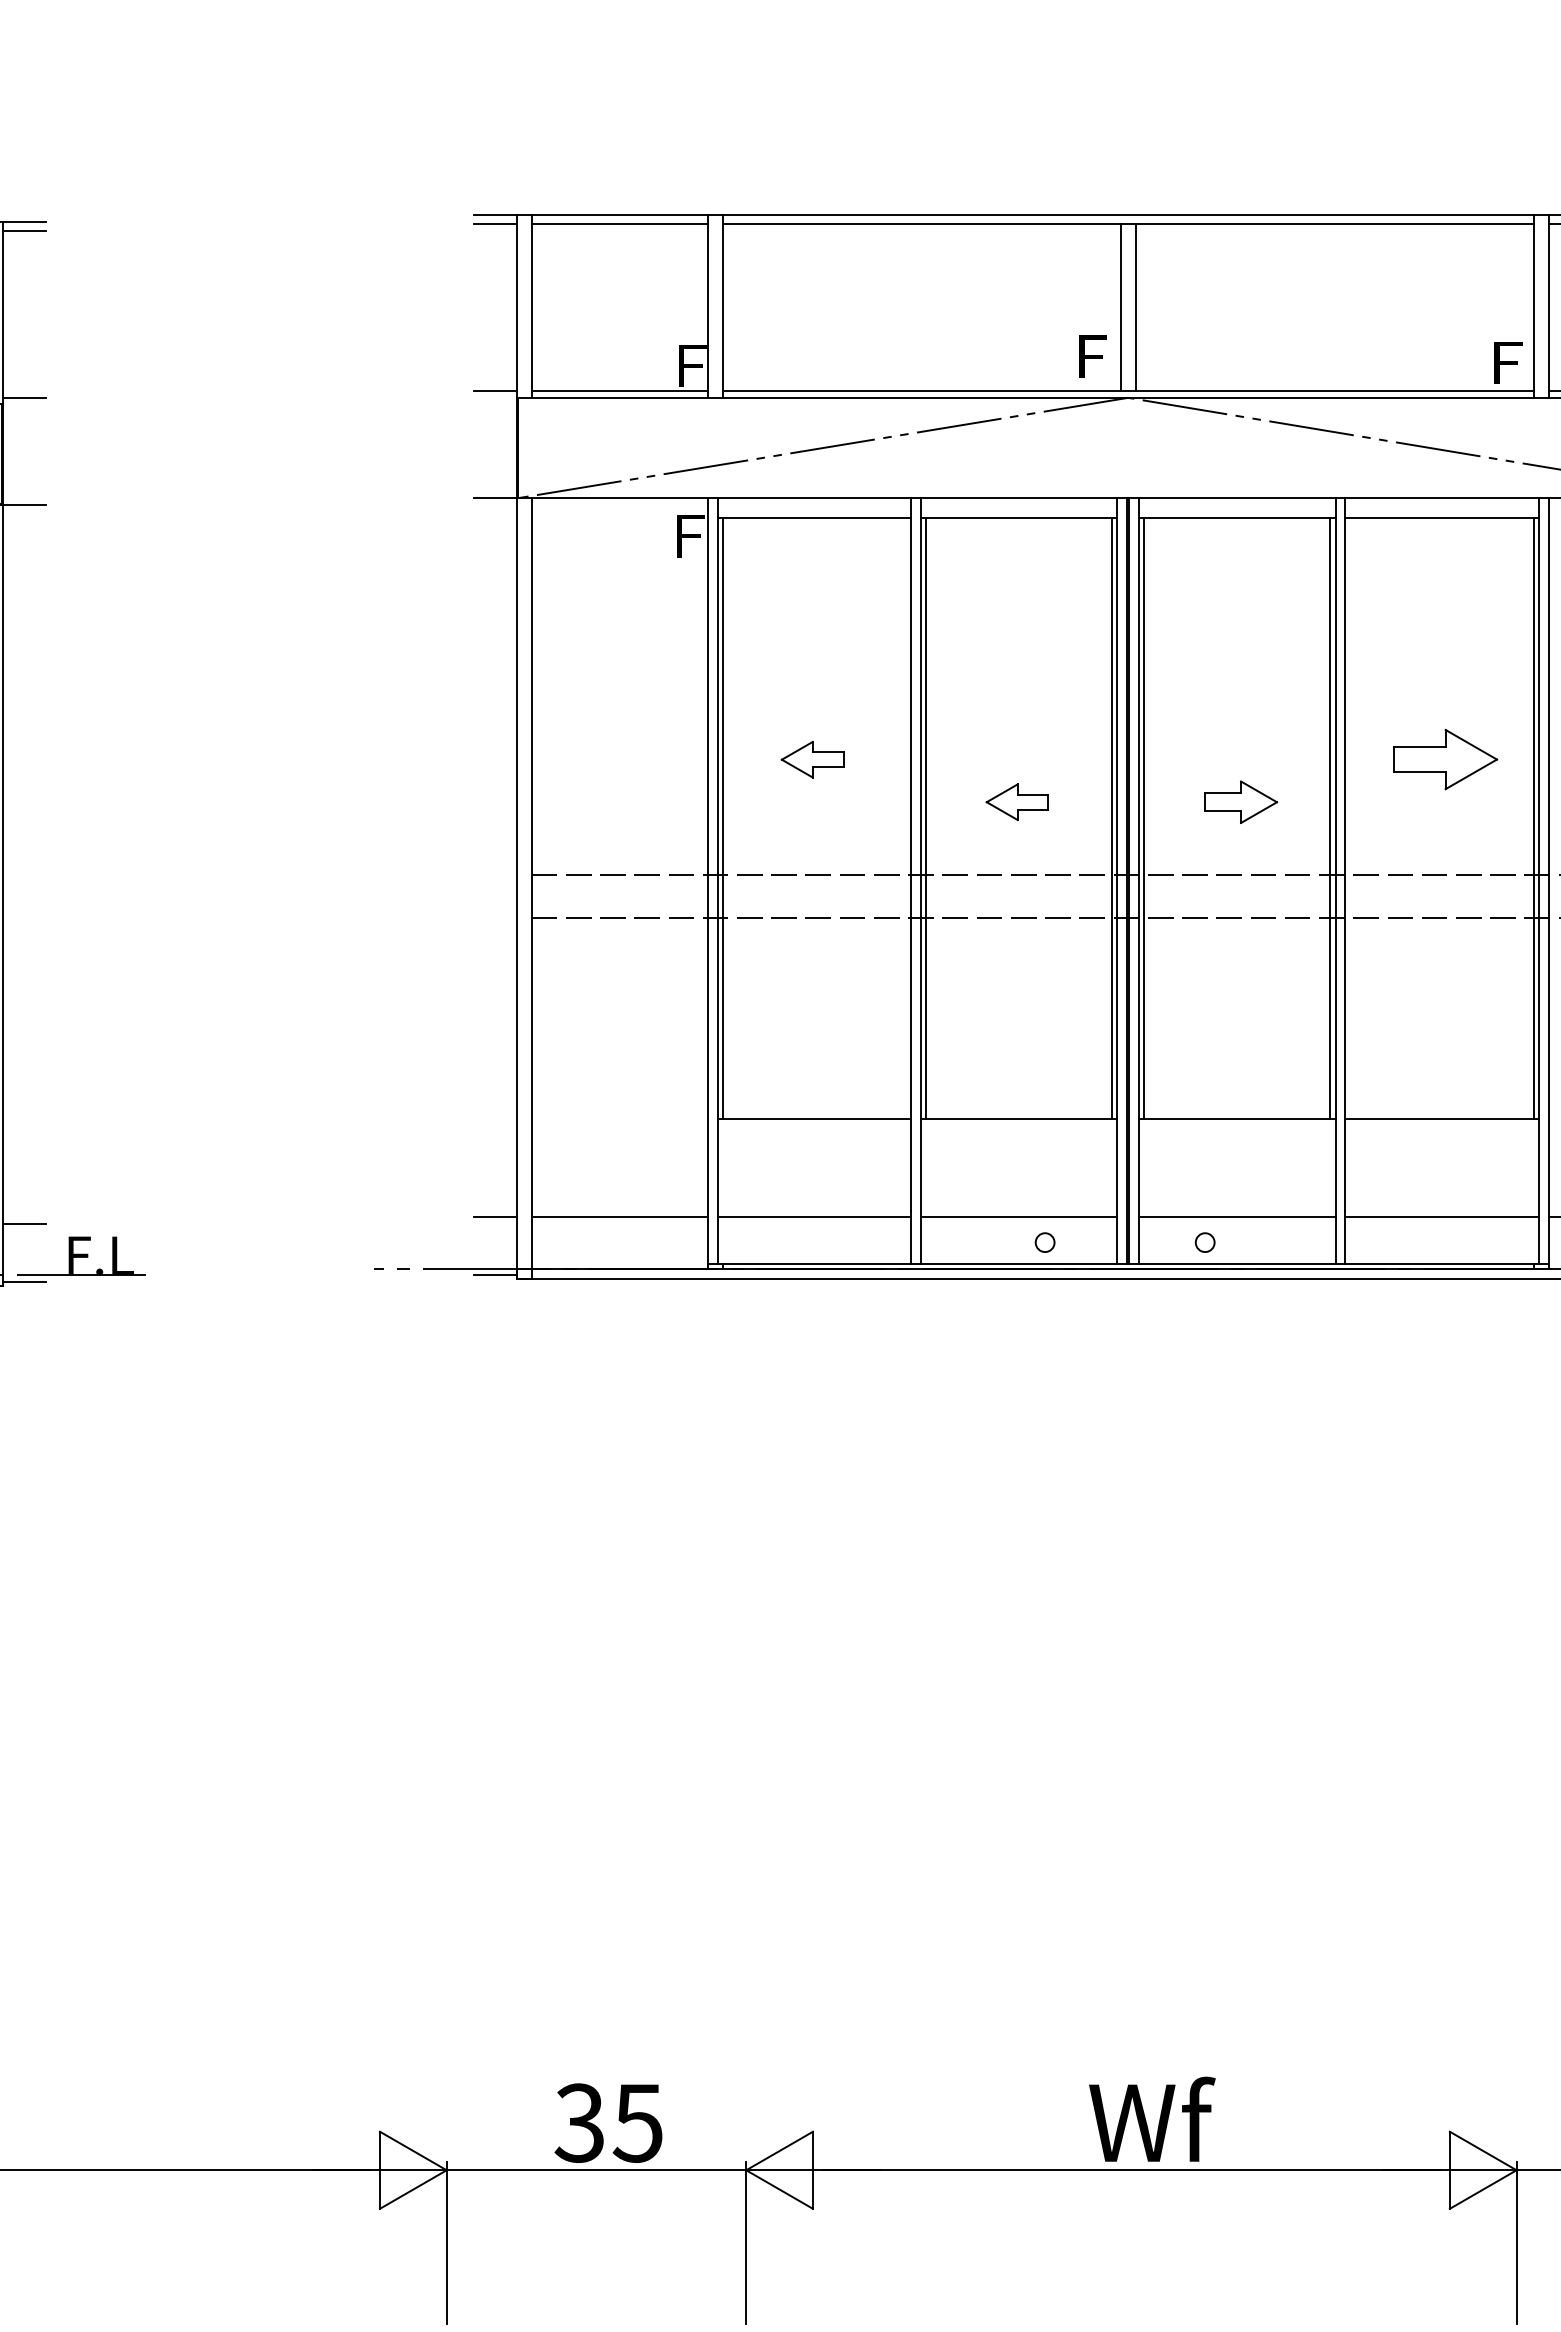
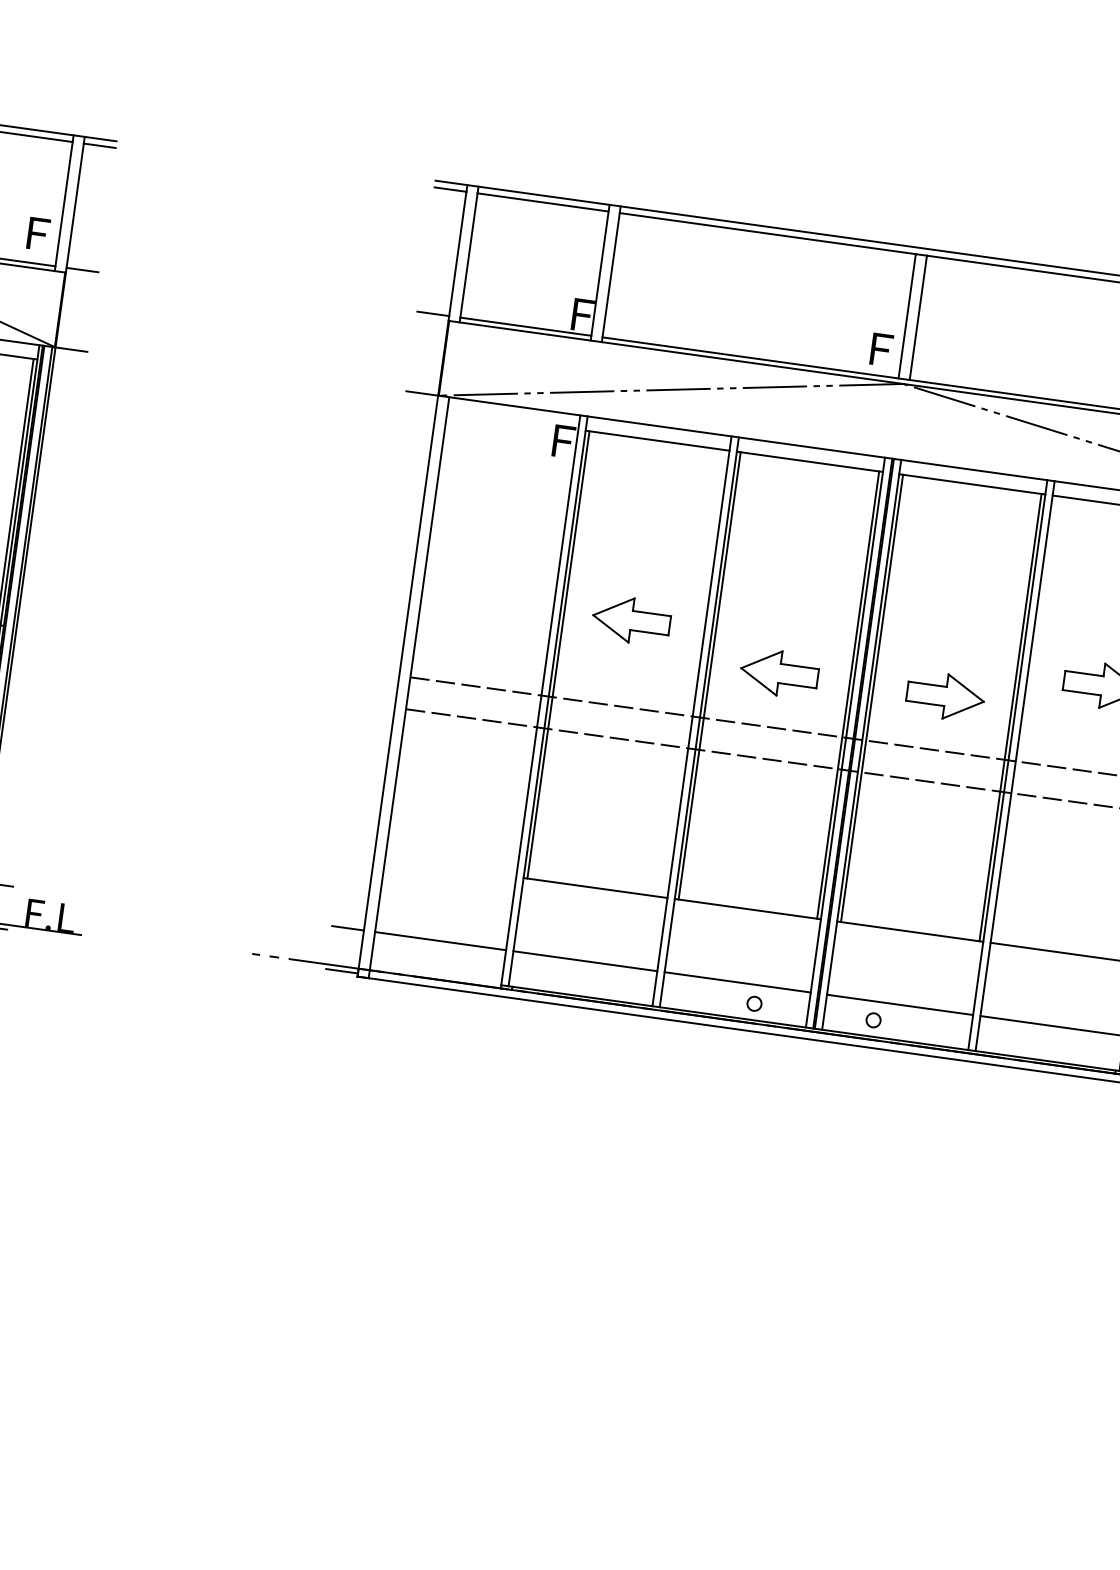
part: (812, 759) -> (631, 620), size x1.67
part: (1017, 801) -> (779, 672), size x1.67
part: (1241, 801) -> (946, 695), size x1.43

